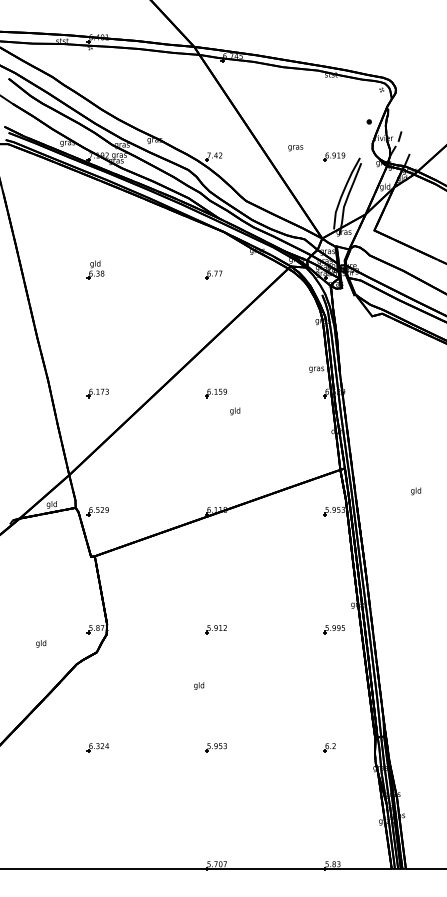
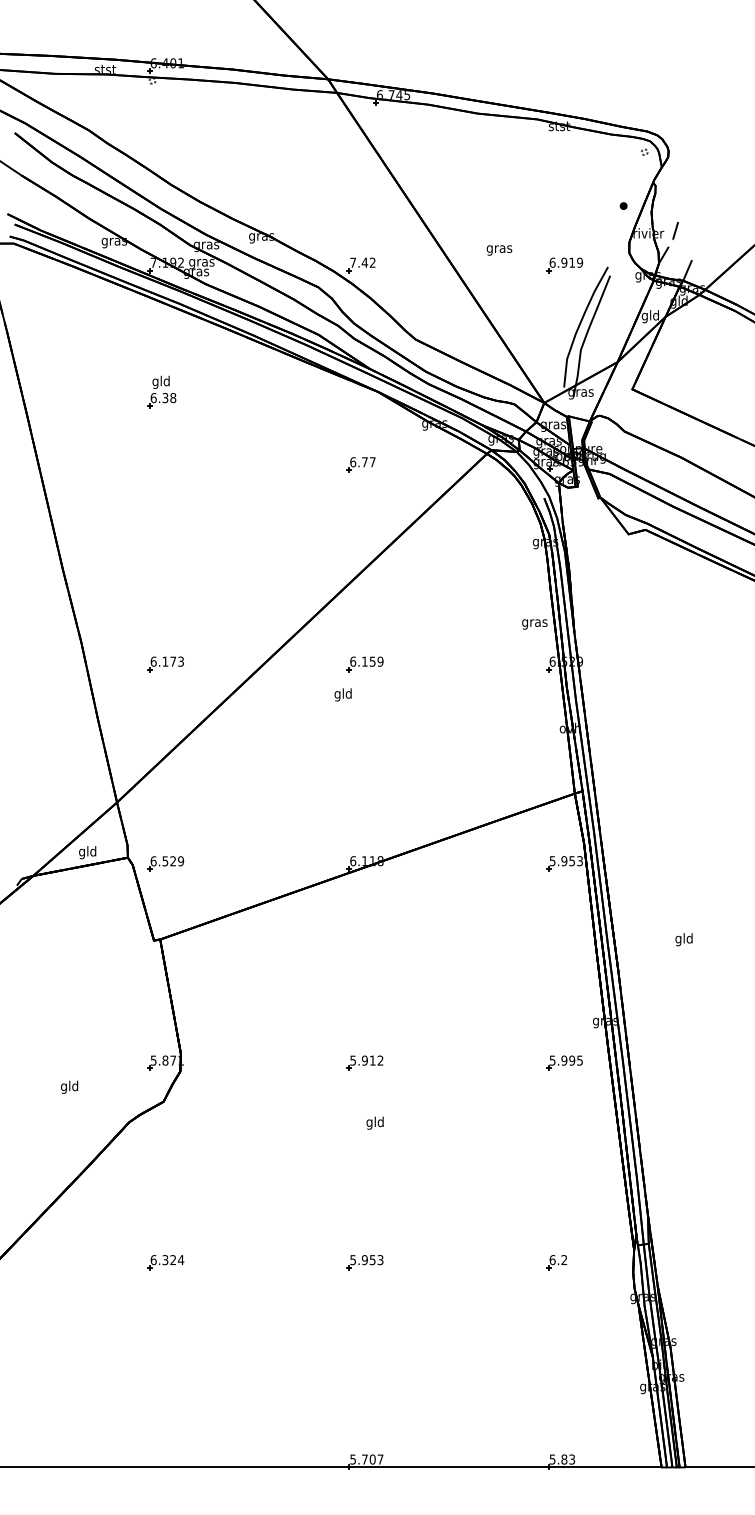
part: (95, 269) -> (161, 391), moved
text: (235, 411) -> (343, 695), moved
text: (416, 491) -> (684, 939), moved
text: (199, 685) -> (375, 1122), moved

